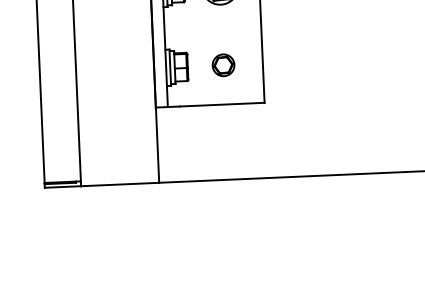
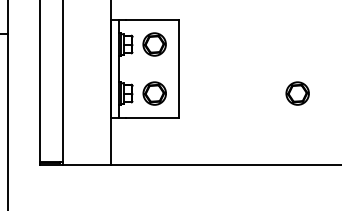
part: (223, 65) -> (154, 93), size x1.67

